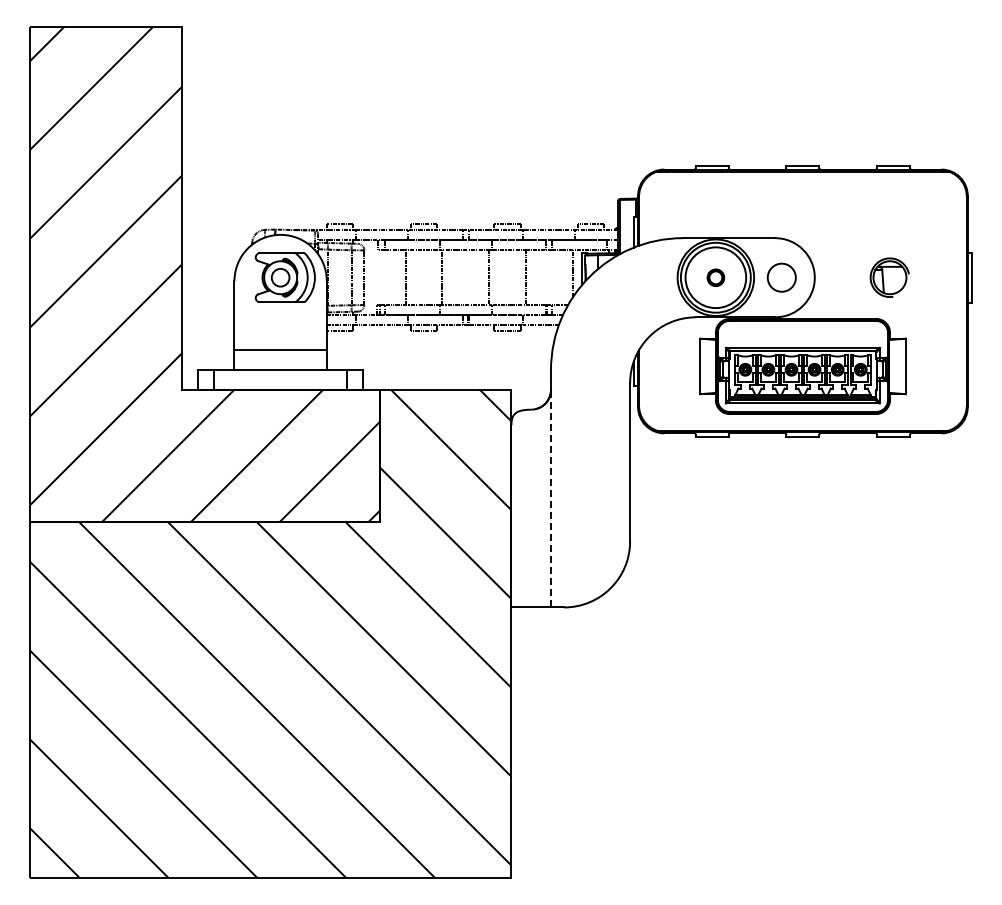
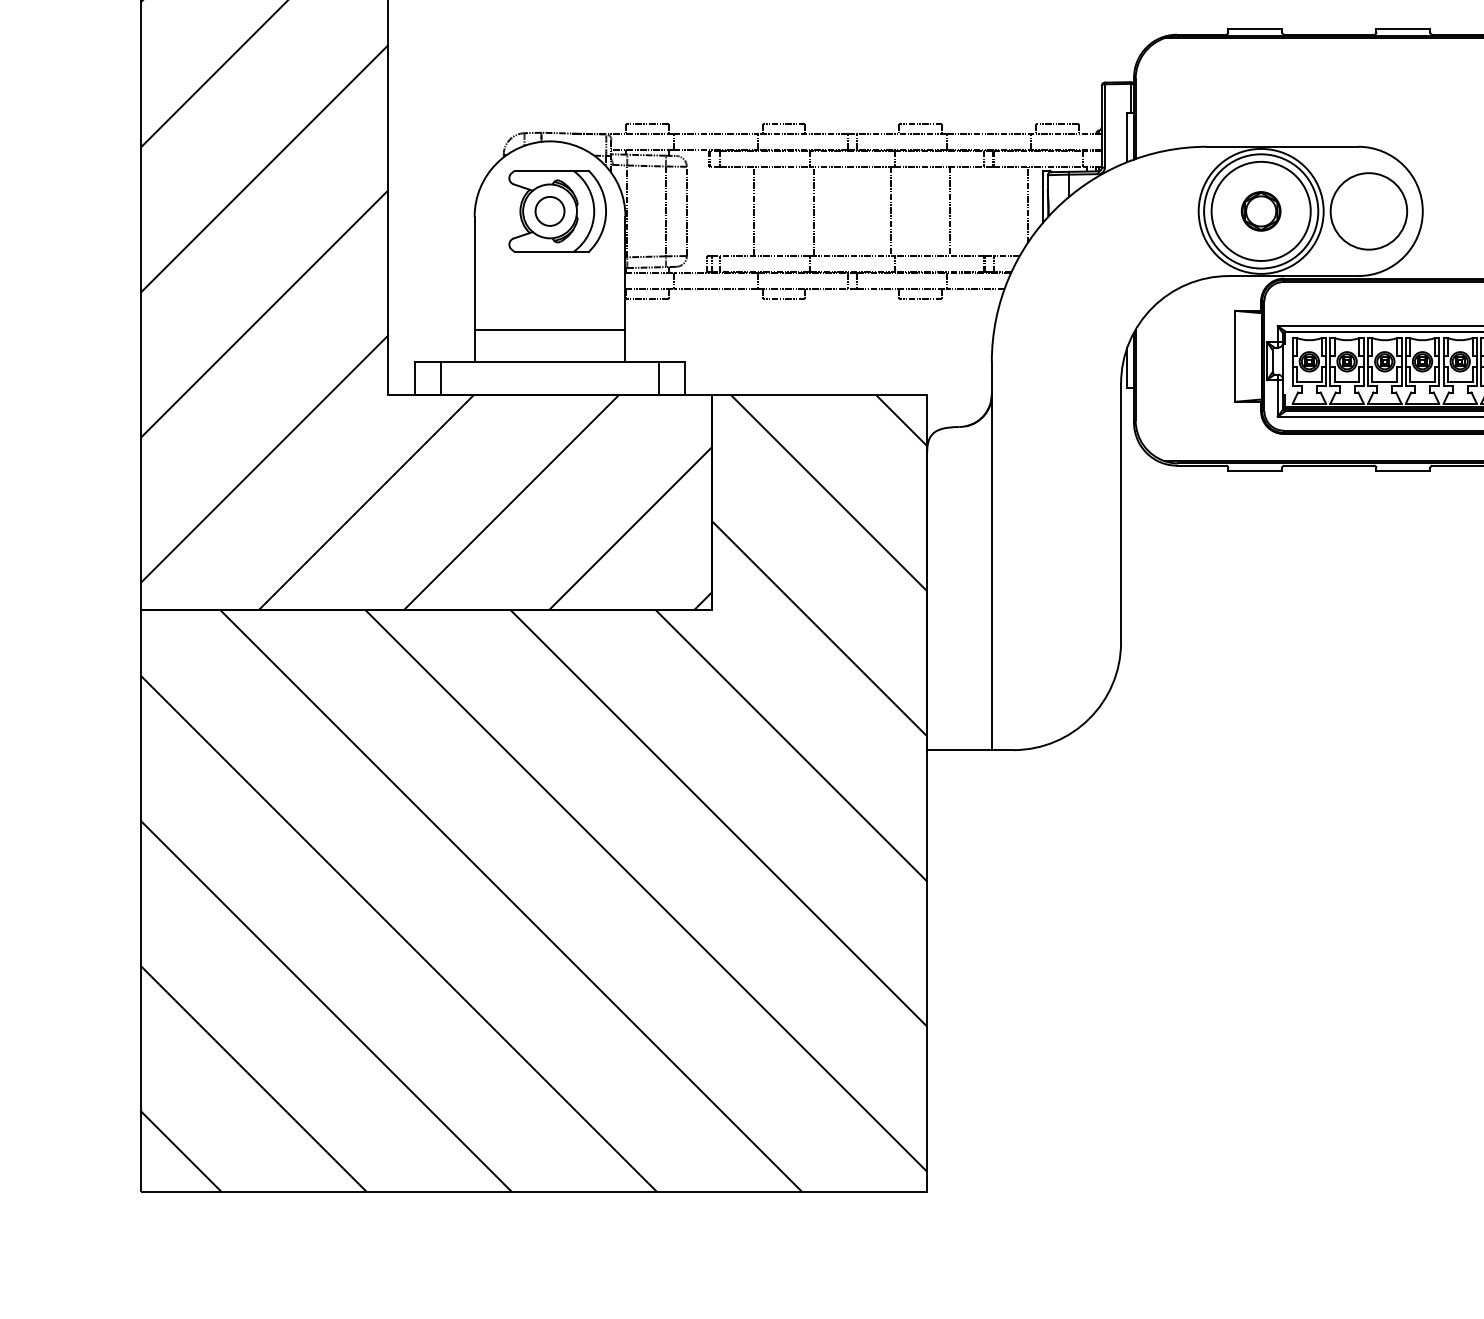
part: (715, 277) -> (1260, 211), size x1.43
circle: (781, 277) -> (1368, 211), size x1.67
line: (551, 498) -> (992, 572), dashed -> solid

